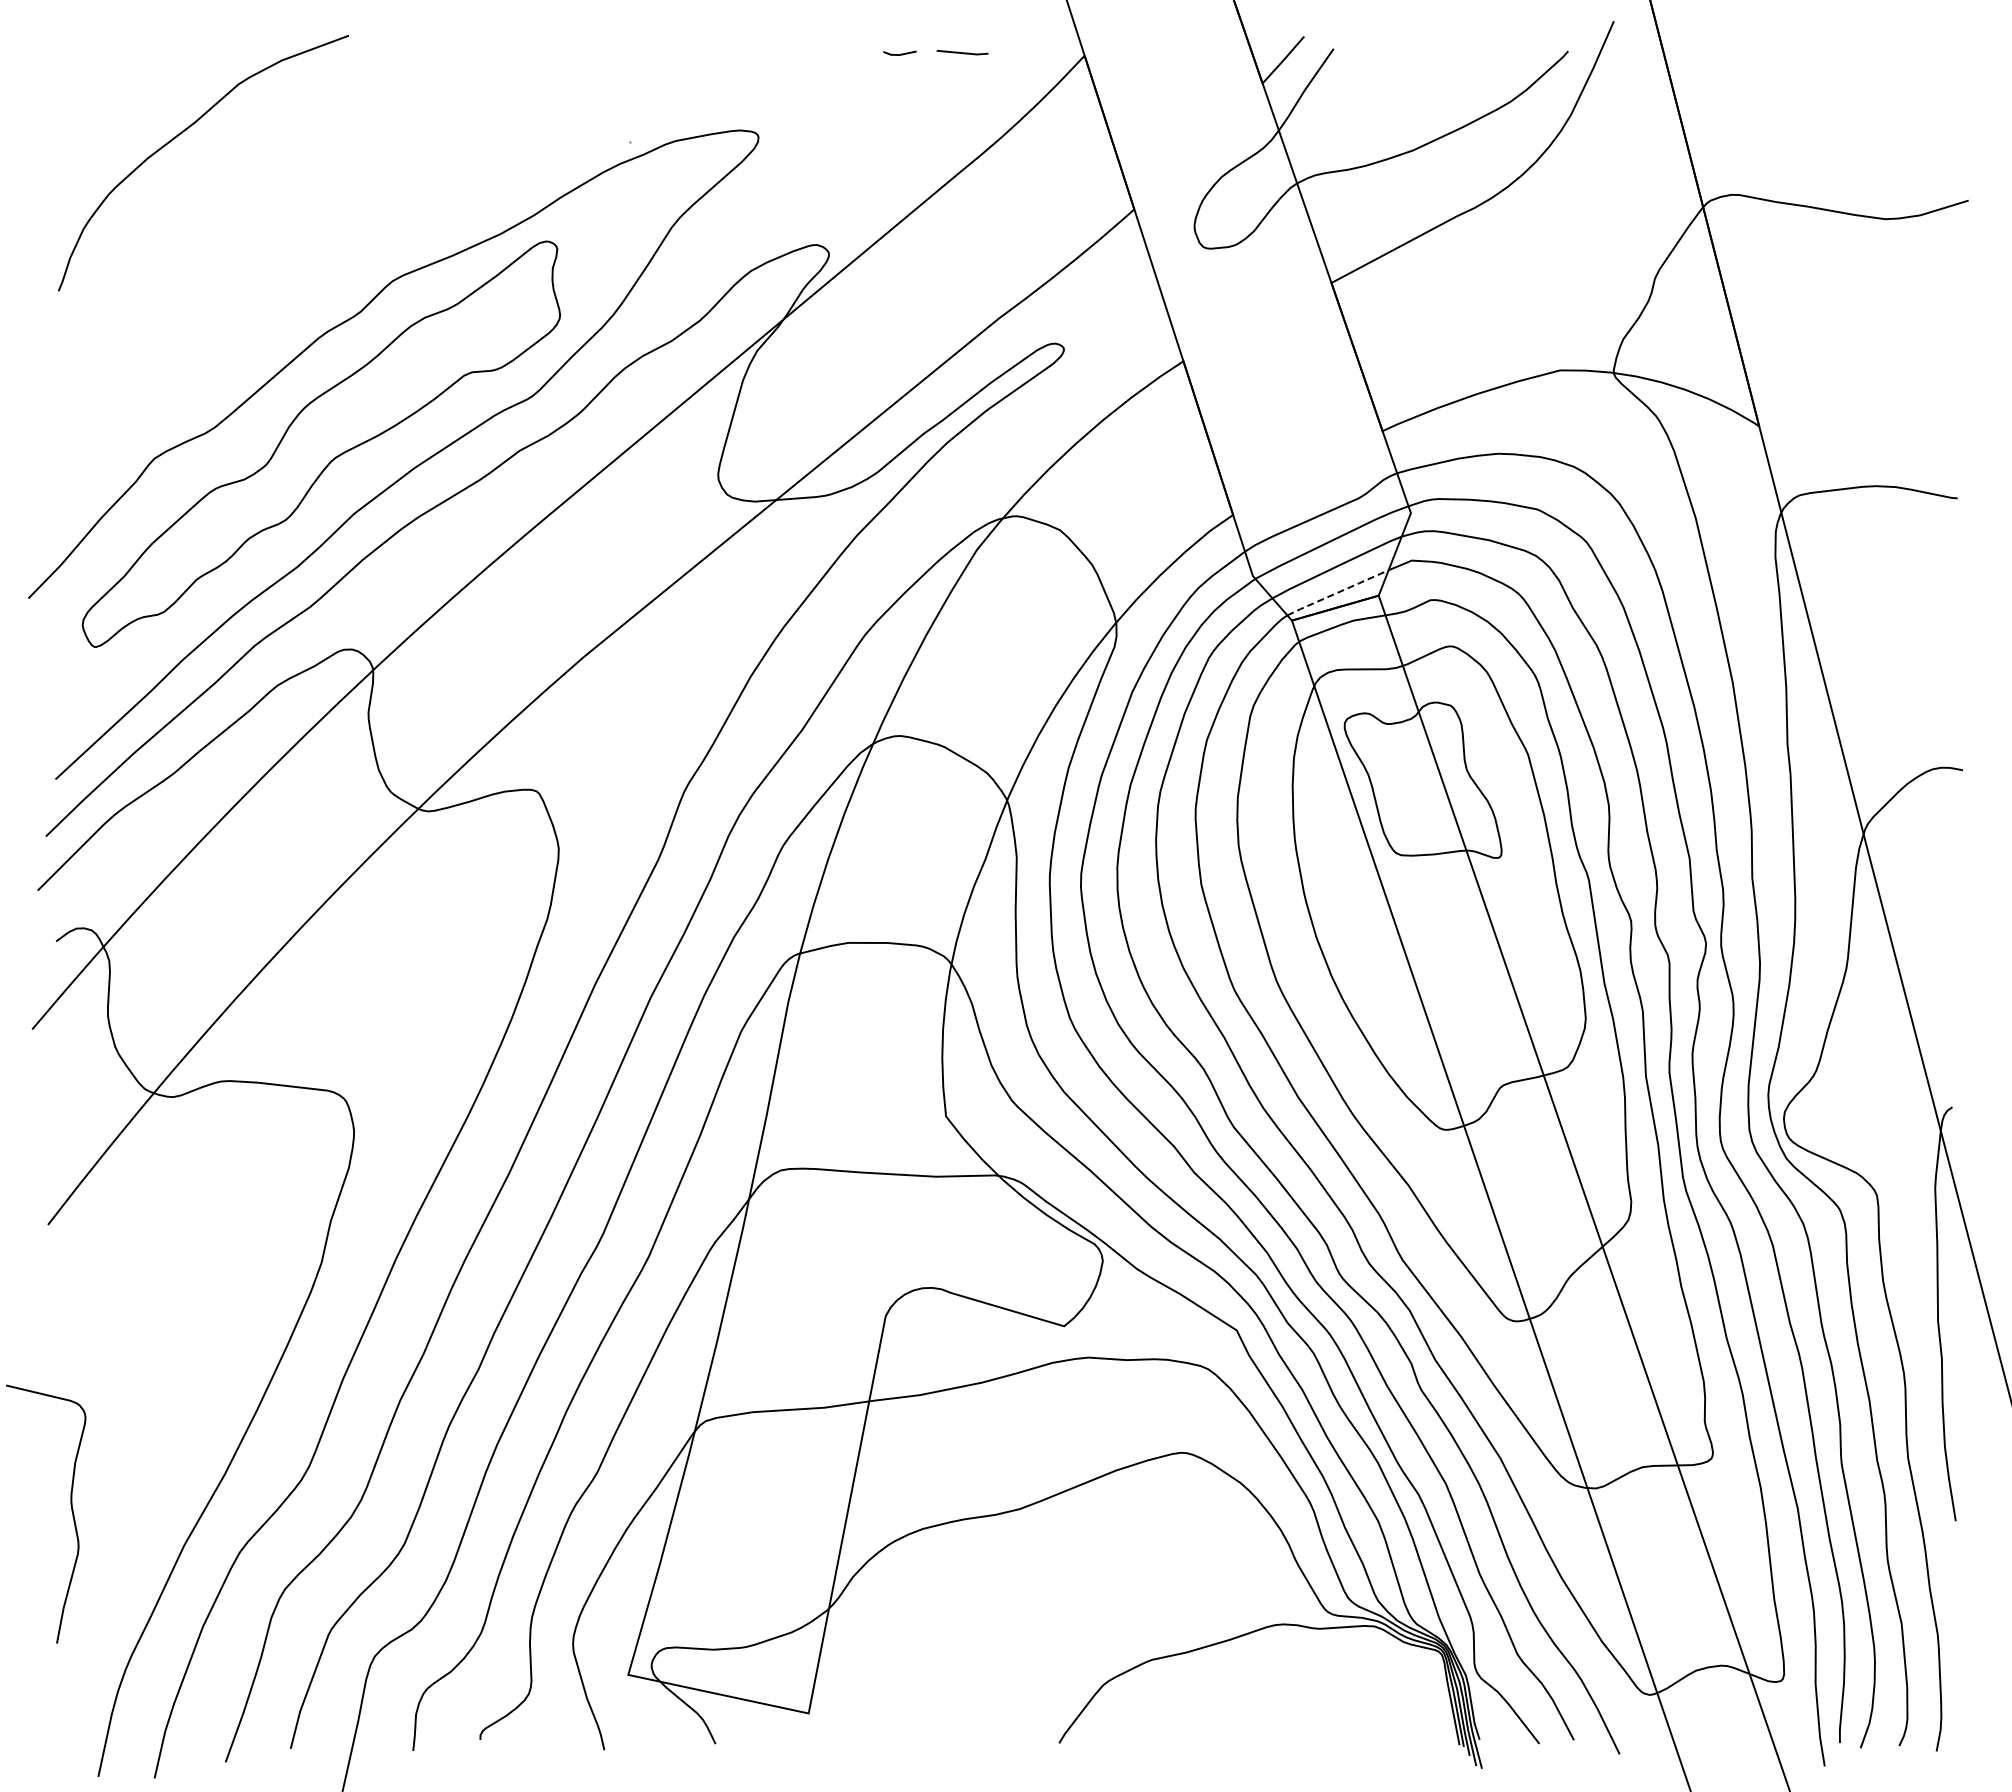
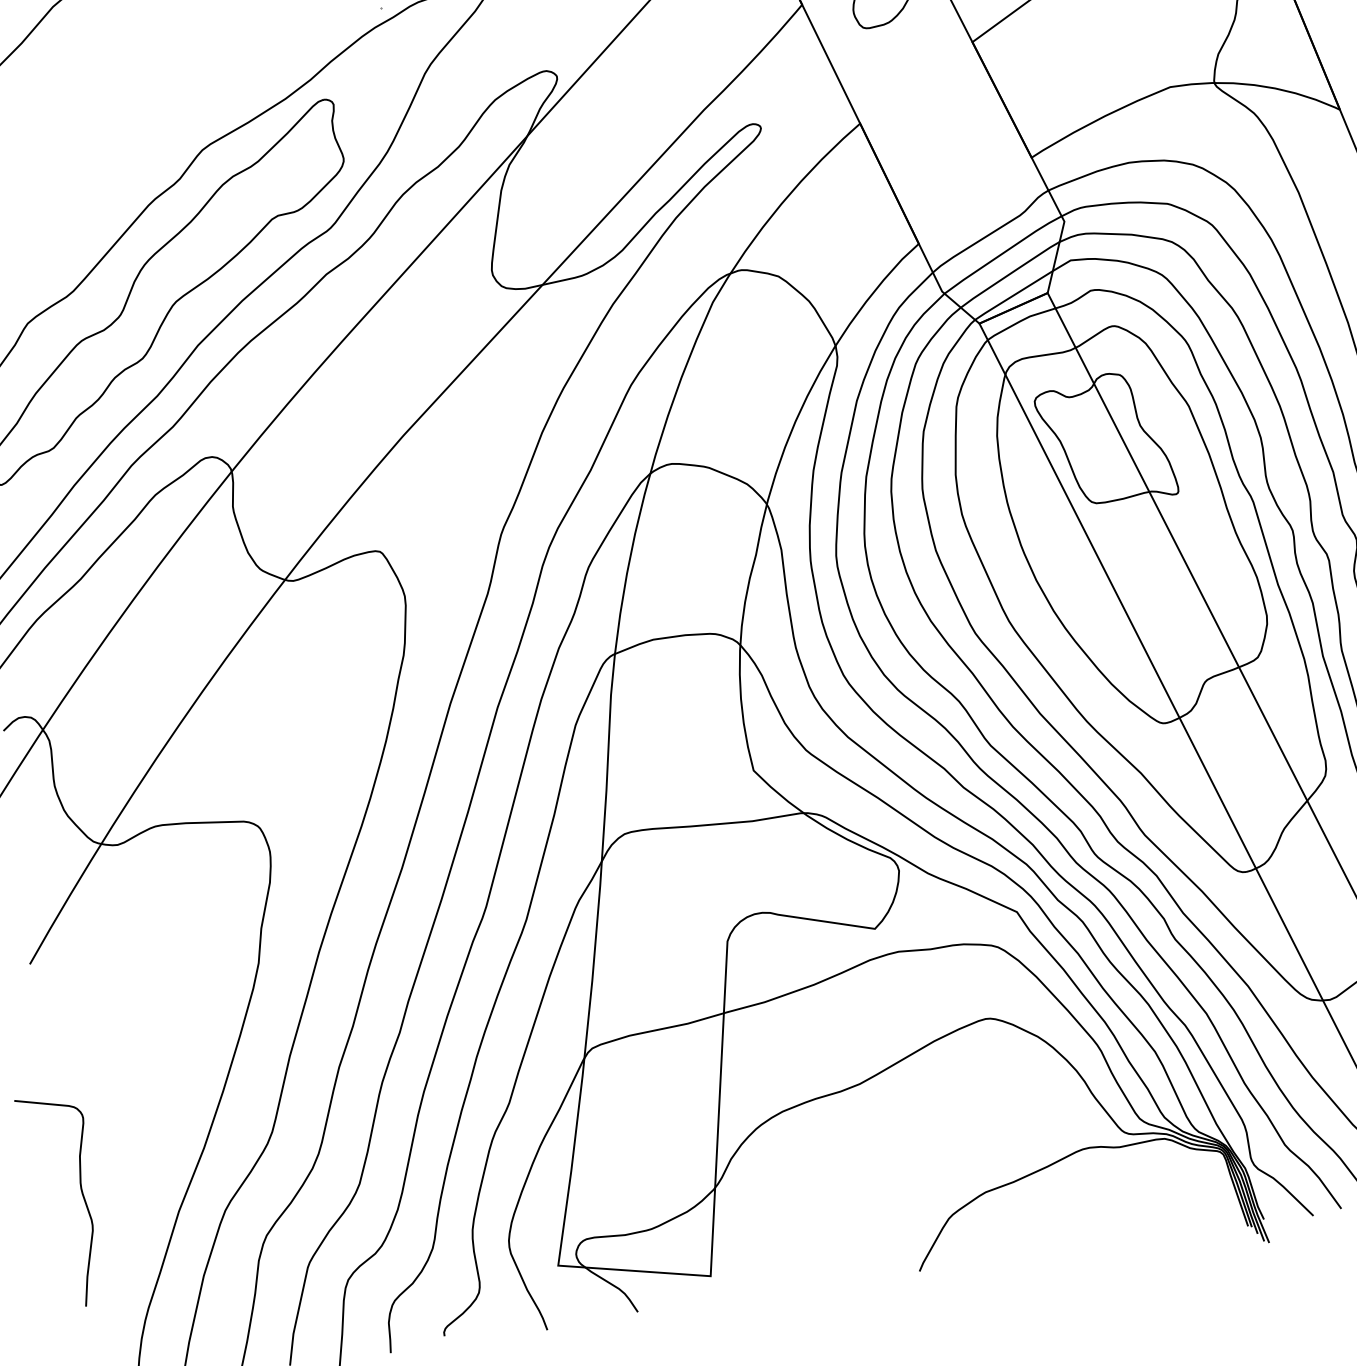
line: (1337, 592) -> (1013, 295), dashed -> solid

